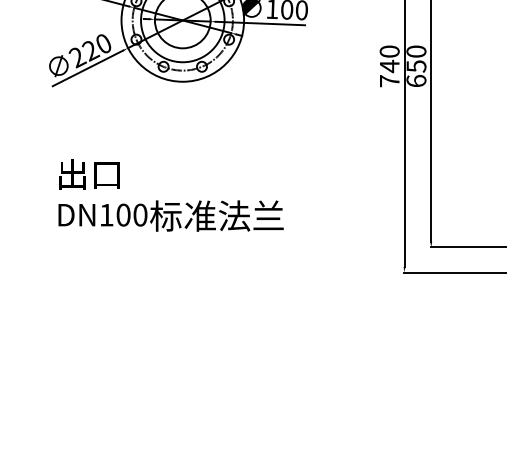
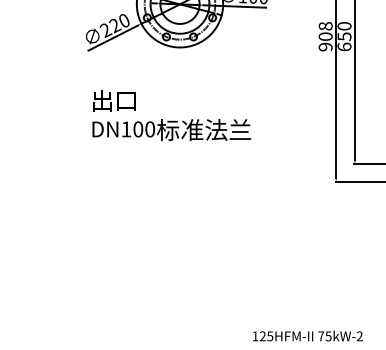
text: (389, 66) -> (325, 36), 740 -> 908
text: (170, 195) -> (171, 115), moved

